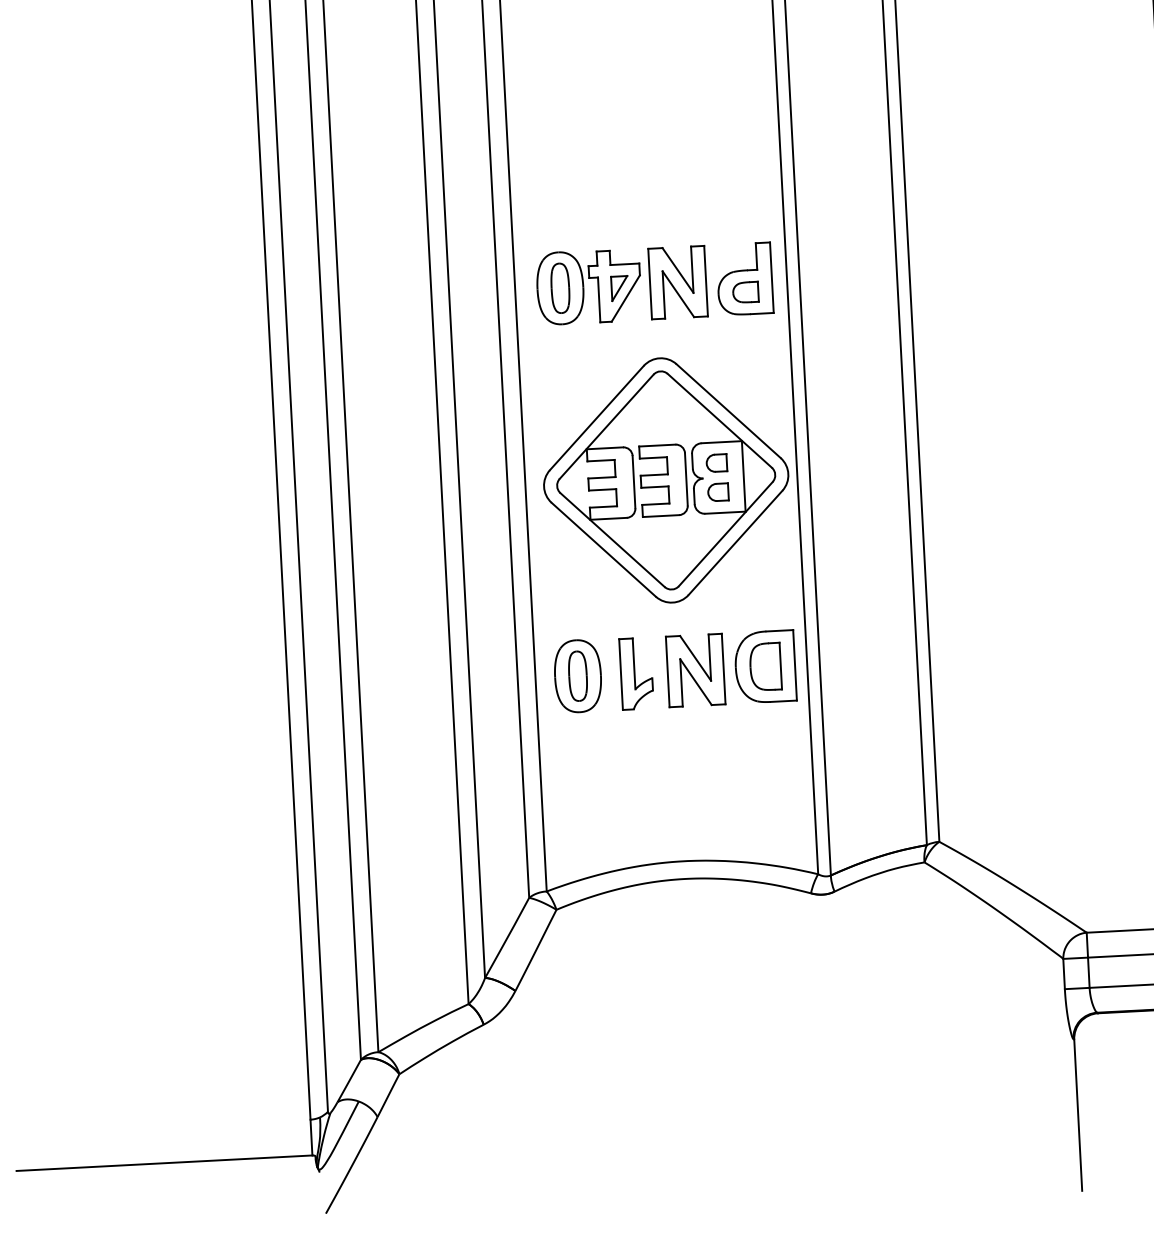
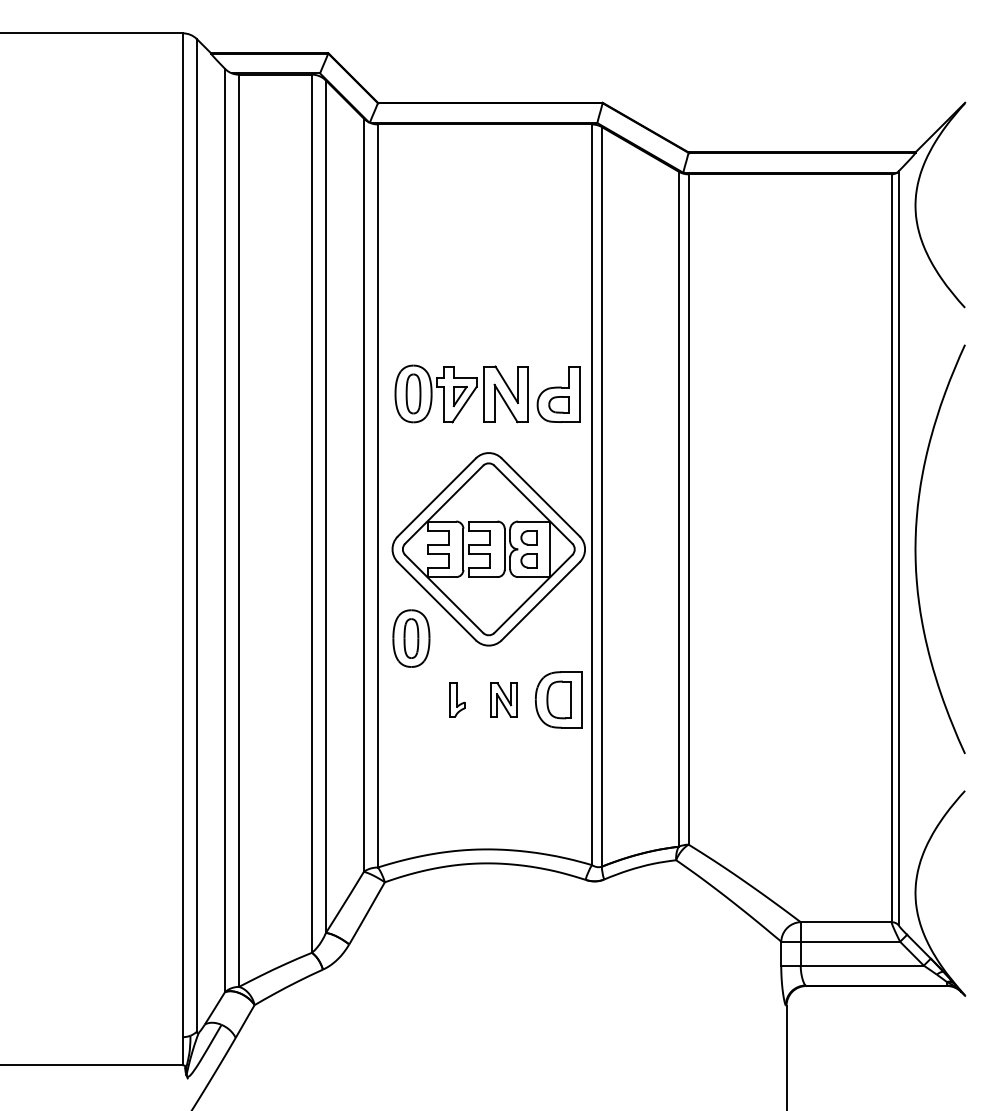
part: (694, 669) -> (503, 699), size x0.6
part: (636, 673) -> (457, 699), size x0.6
part: (578, 676) -> (411, 638), moved

